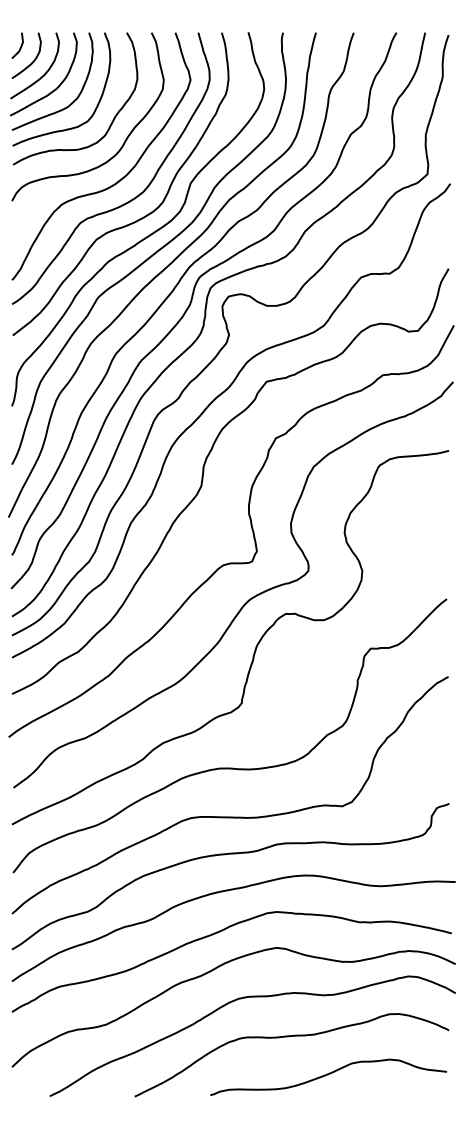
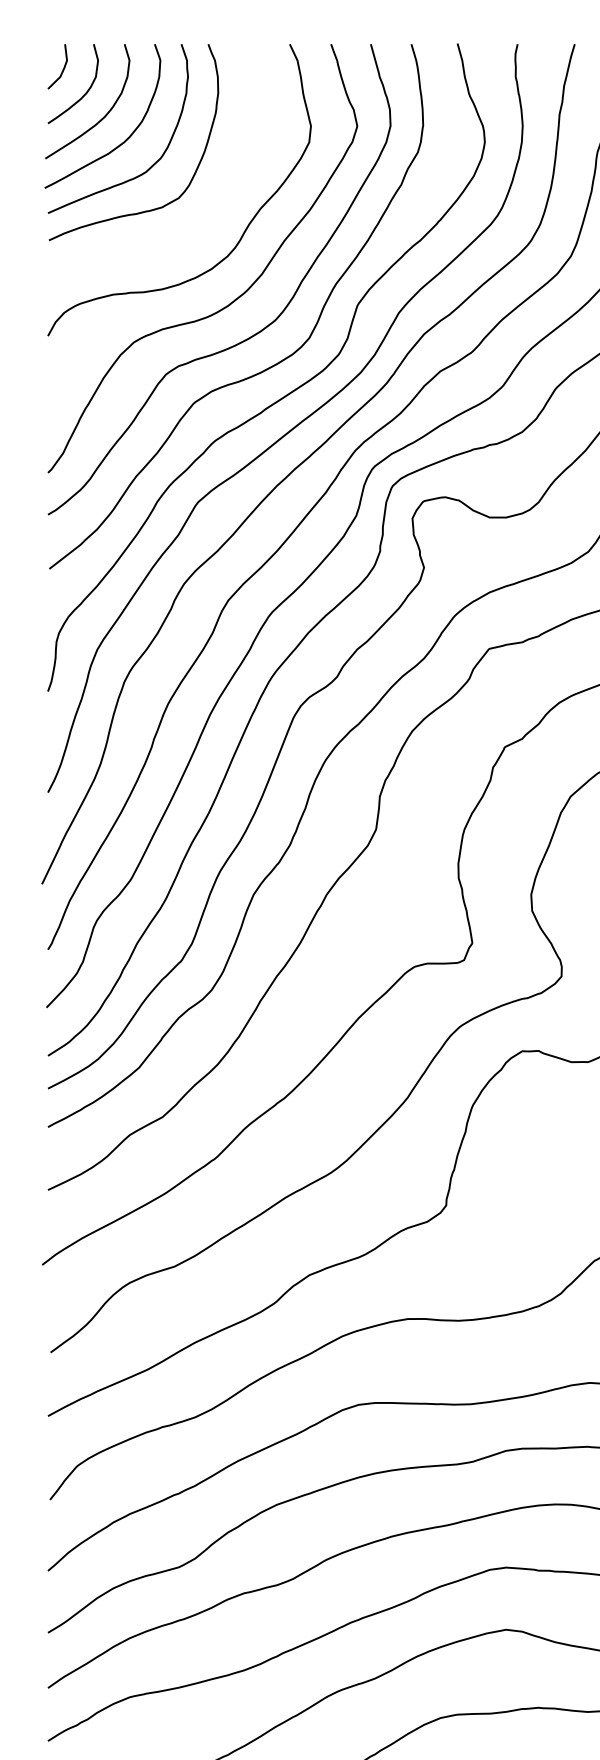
curve: (113, 117) -> (223, 191), removed

